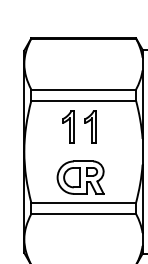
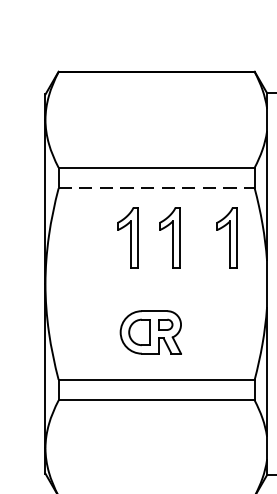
line: (84, 100) -> (158, 188), solid -> dashed
part: (121, 126) -> (227, 236), added
part: (80, 177) -> (150, 332), size x0.7

